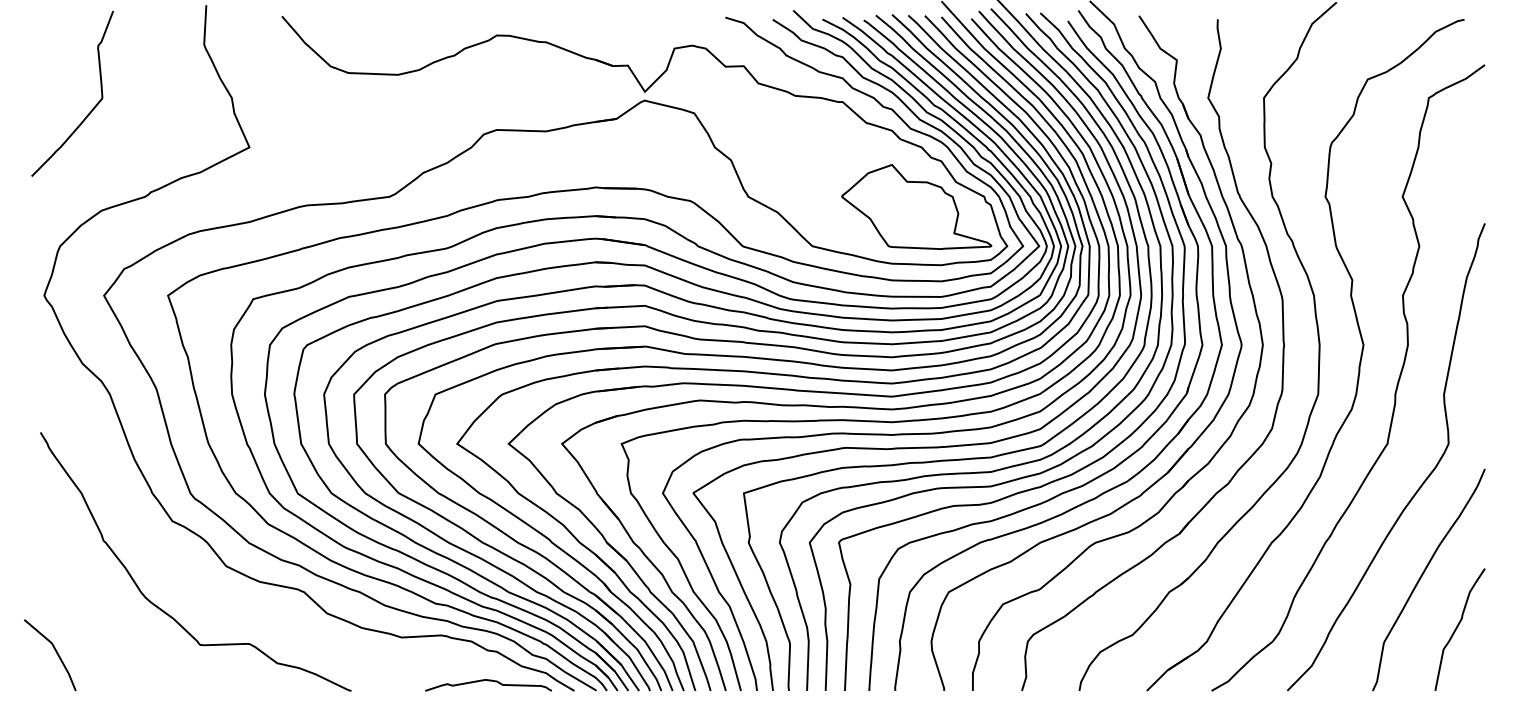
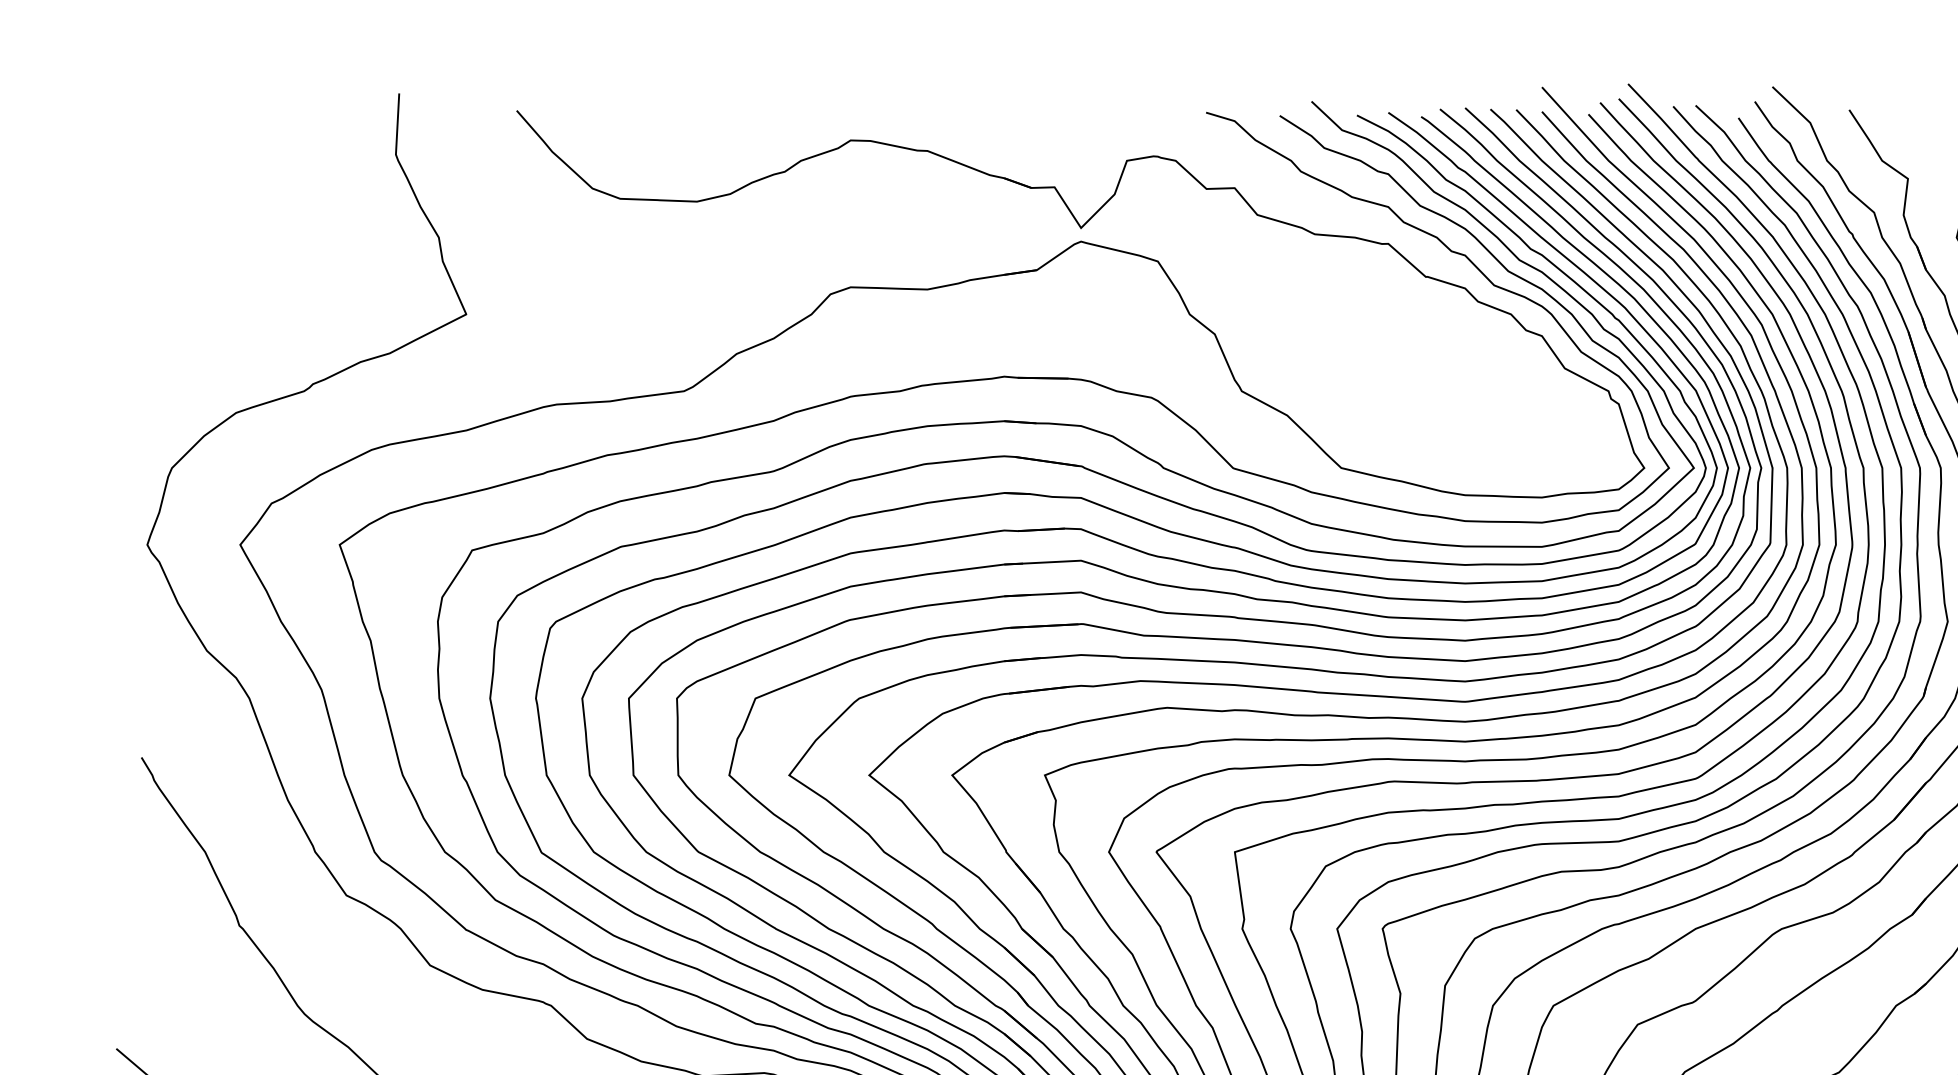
curve: (91, 109) -> (220, 255), removed
part: (916, 206) -> (1503, 406), removed

